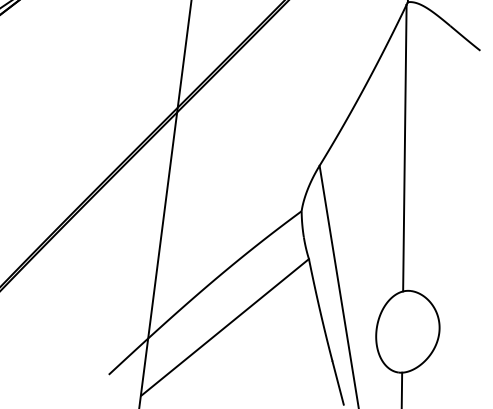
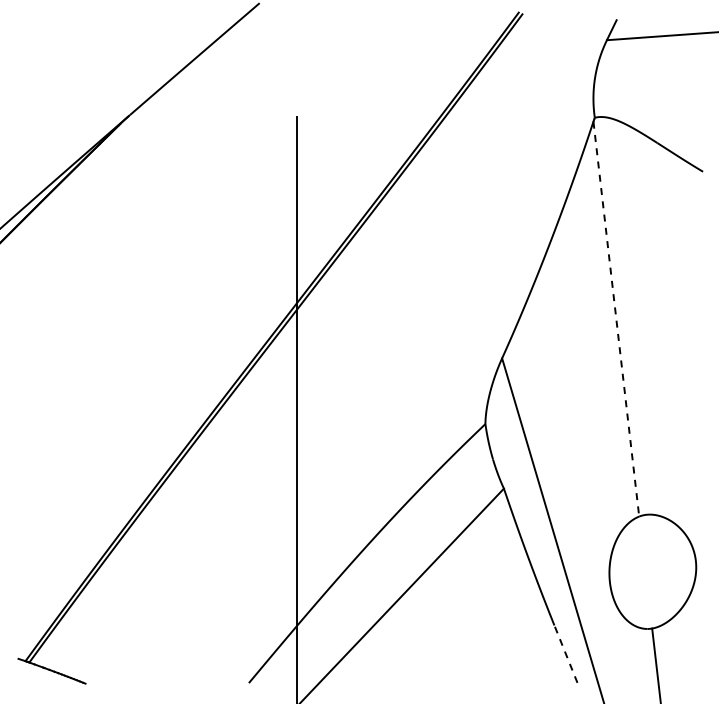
line: (404, 148) -> (616, 319), solid -> dashed
line: (337, 383) -> (565, 654), solid -> dashed

